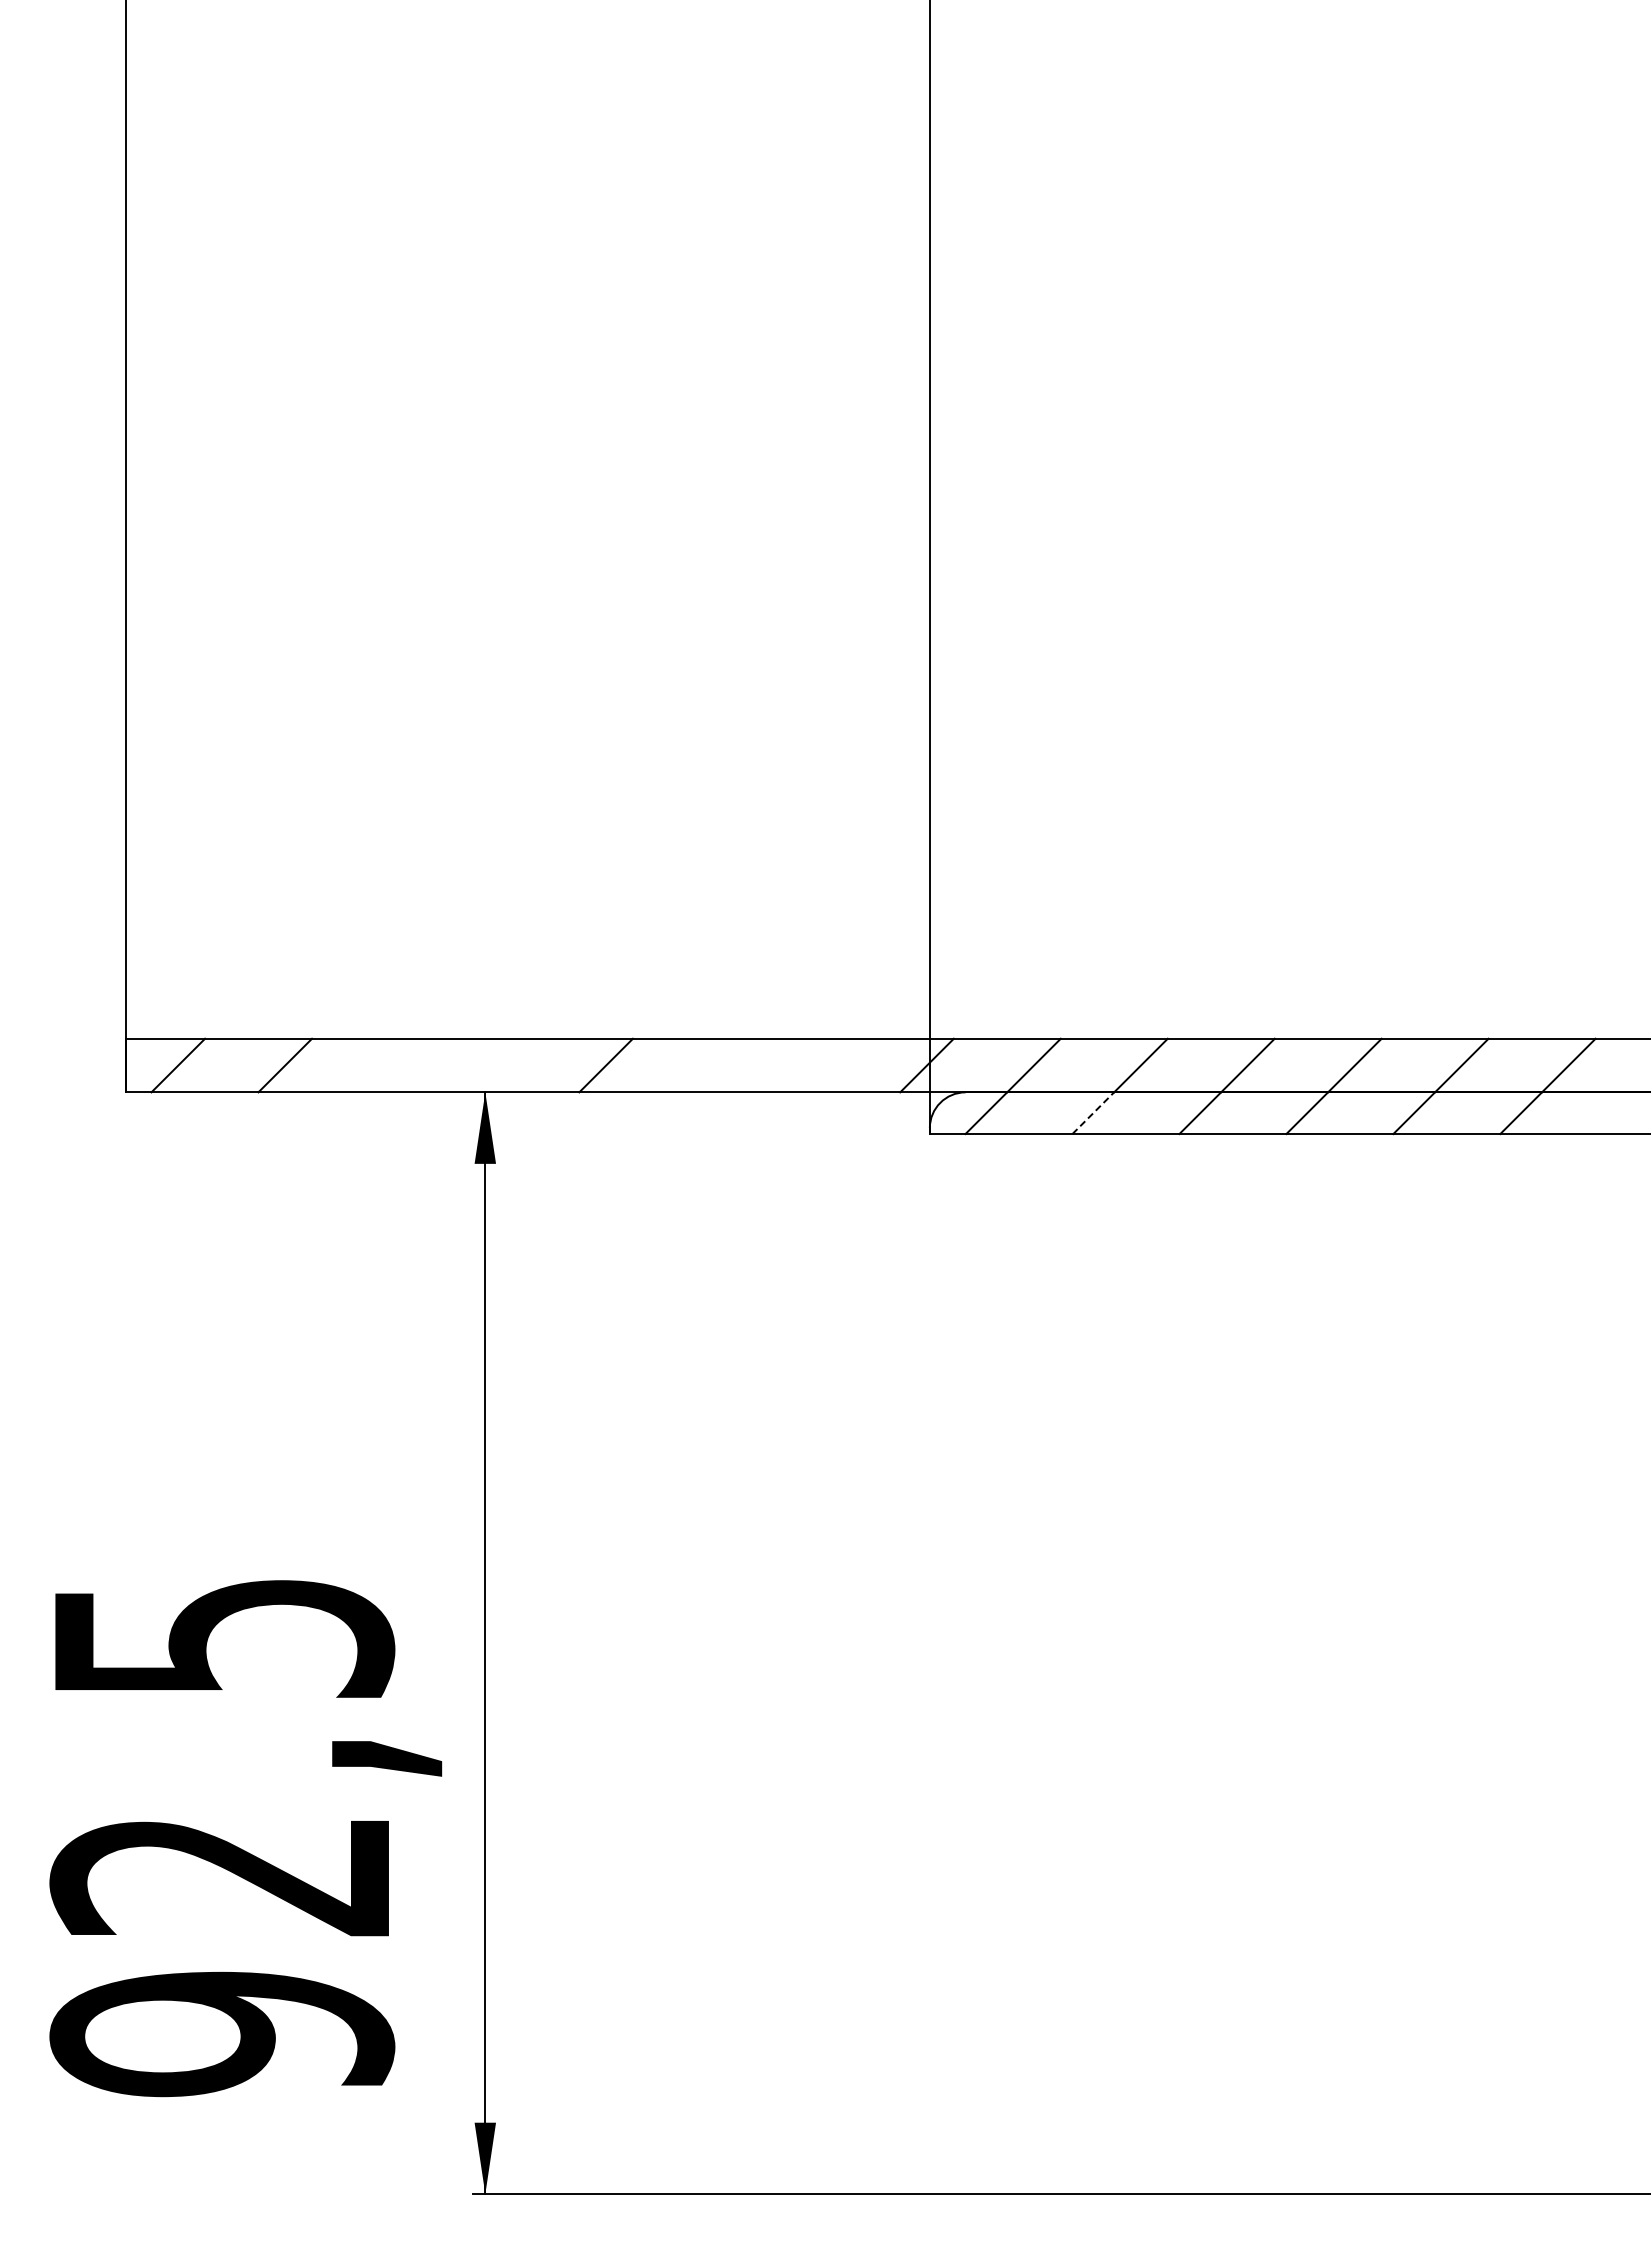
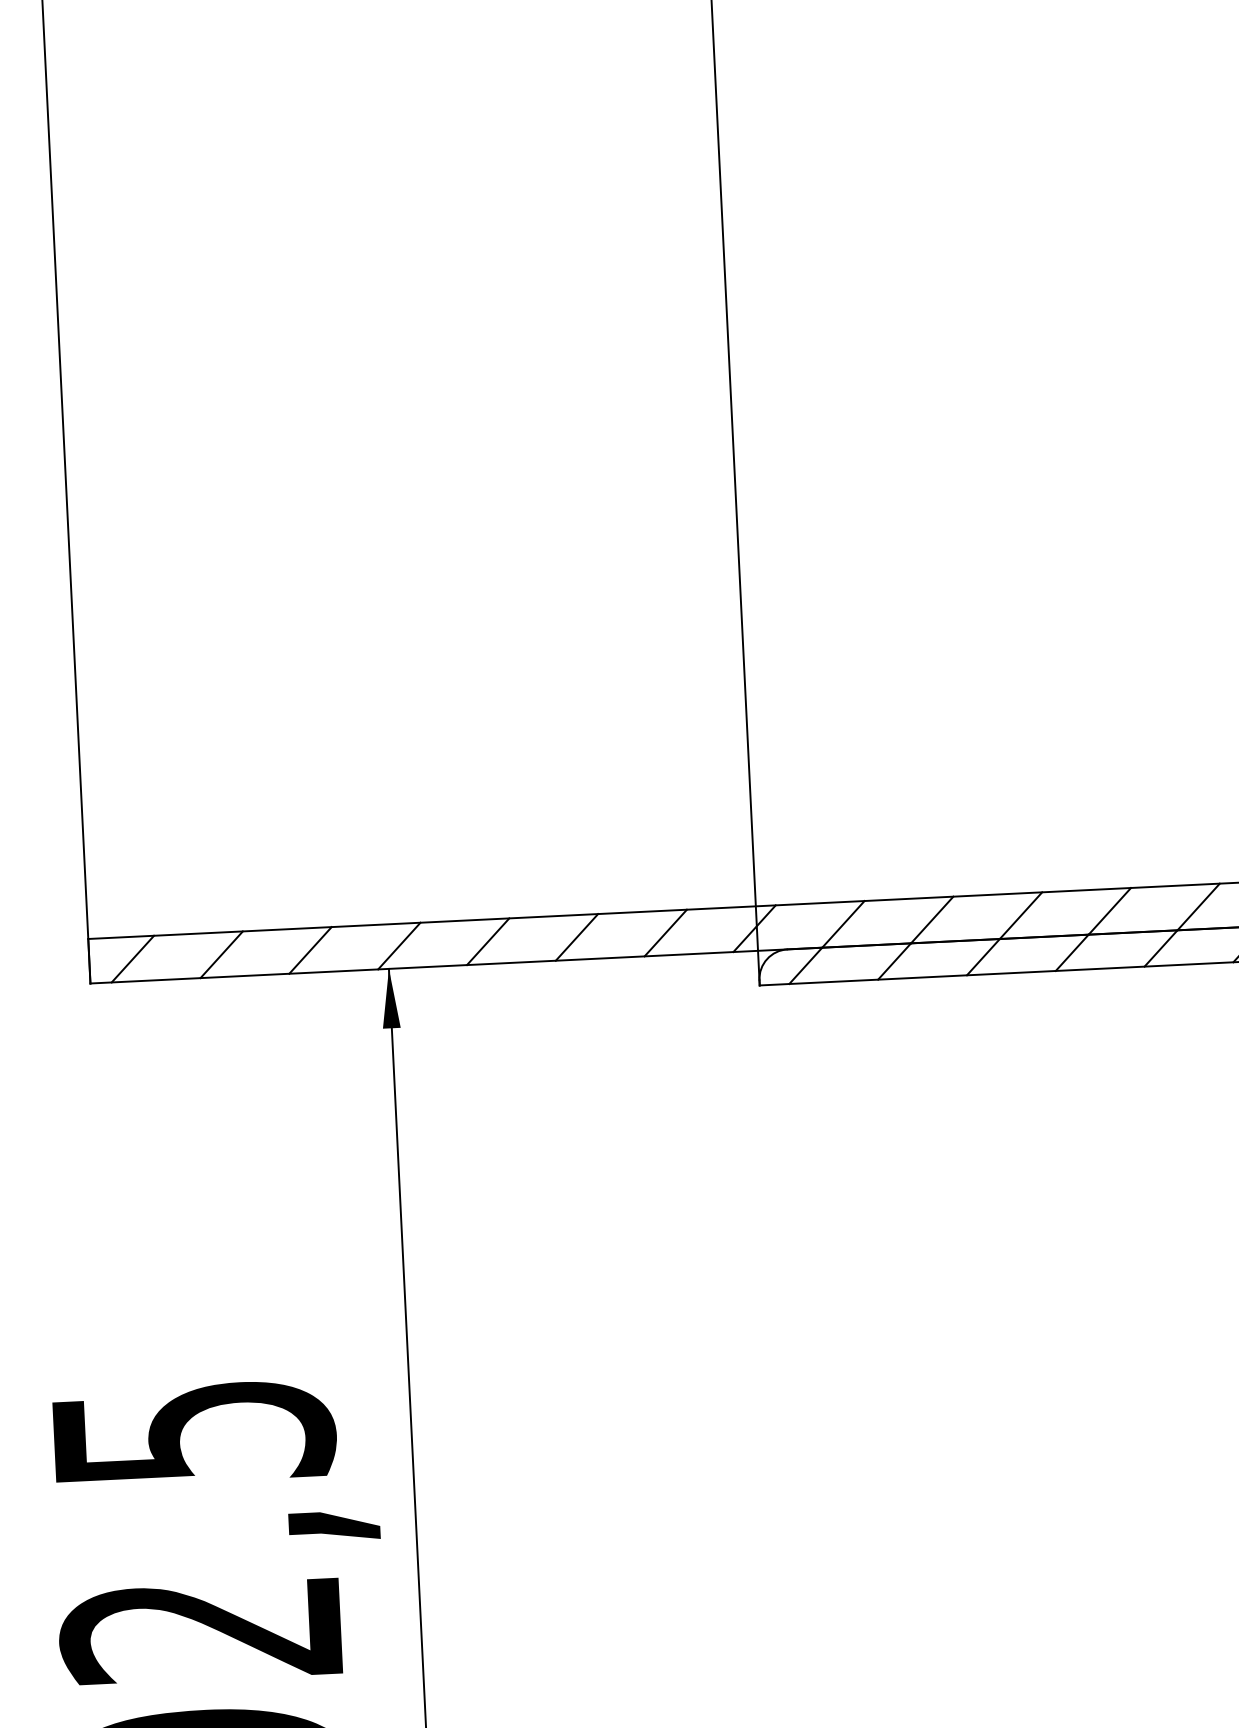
line: (392, 1065) -> (310, 950), added
line: (498, 1065) -> (398, 946), added
line: (712, 1065) -> (576, 937), added
line: (819, 1065) -> (665, 933), added
line: (1093, 1112) -> (894, 960), dashed -> solid

